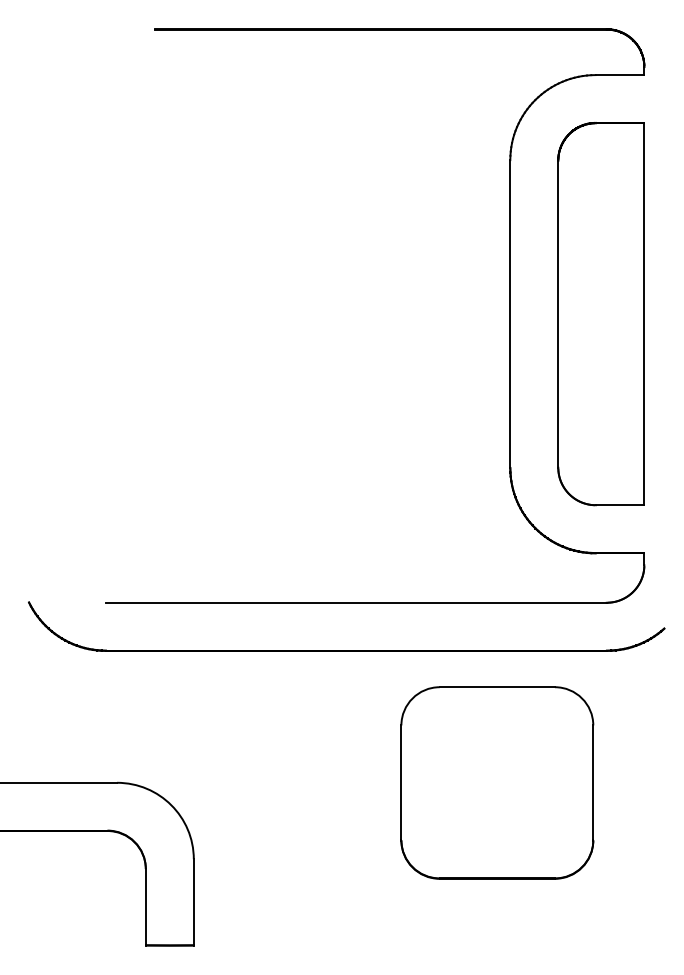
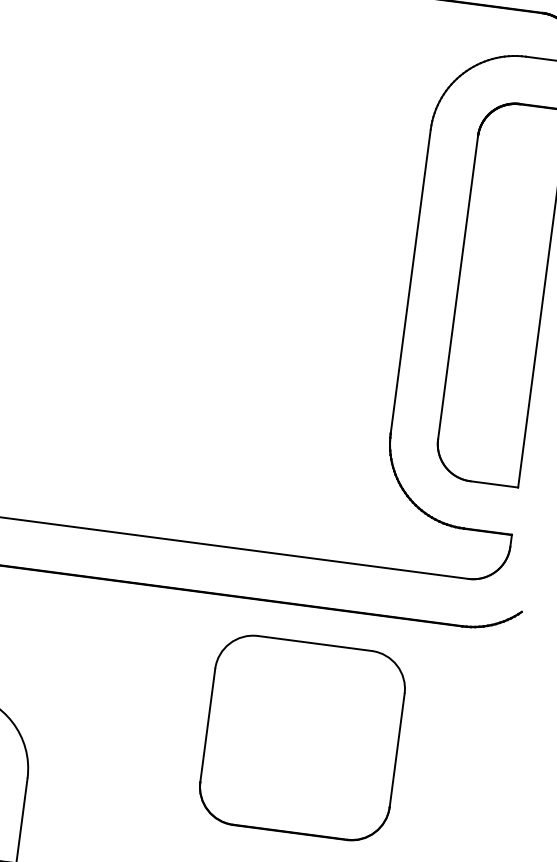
part: (497, 782) -> (302, 737), moved

